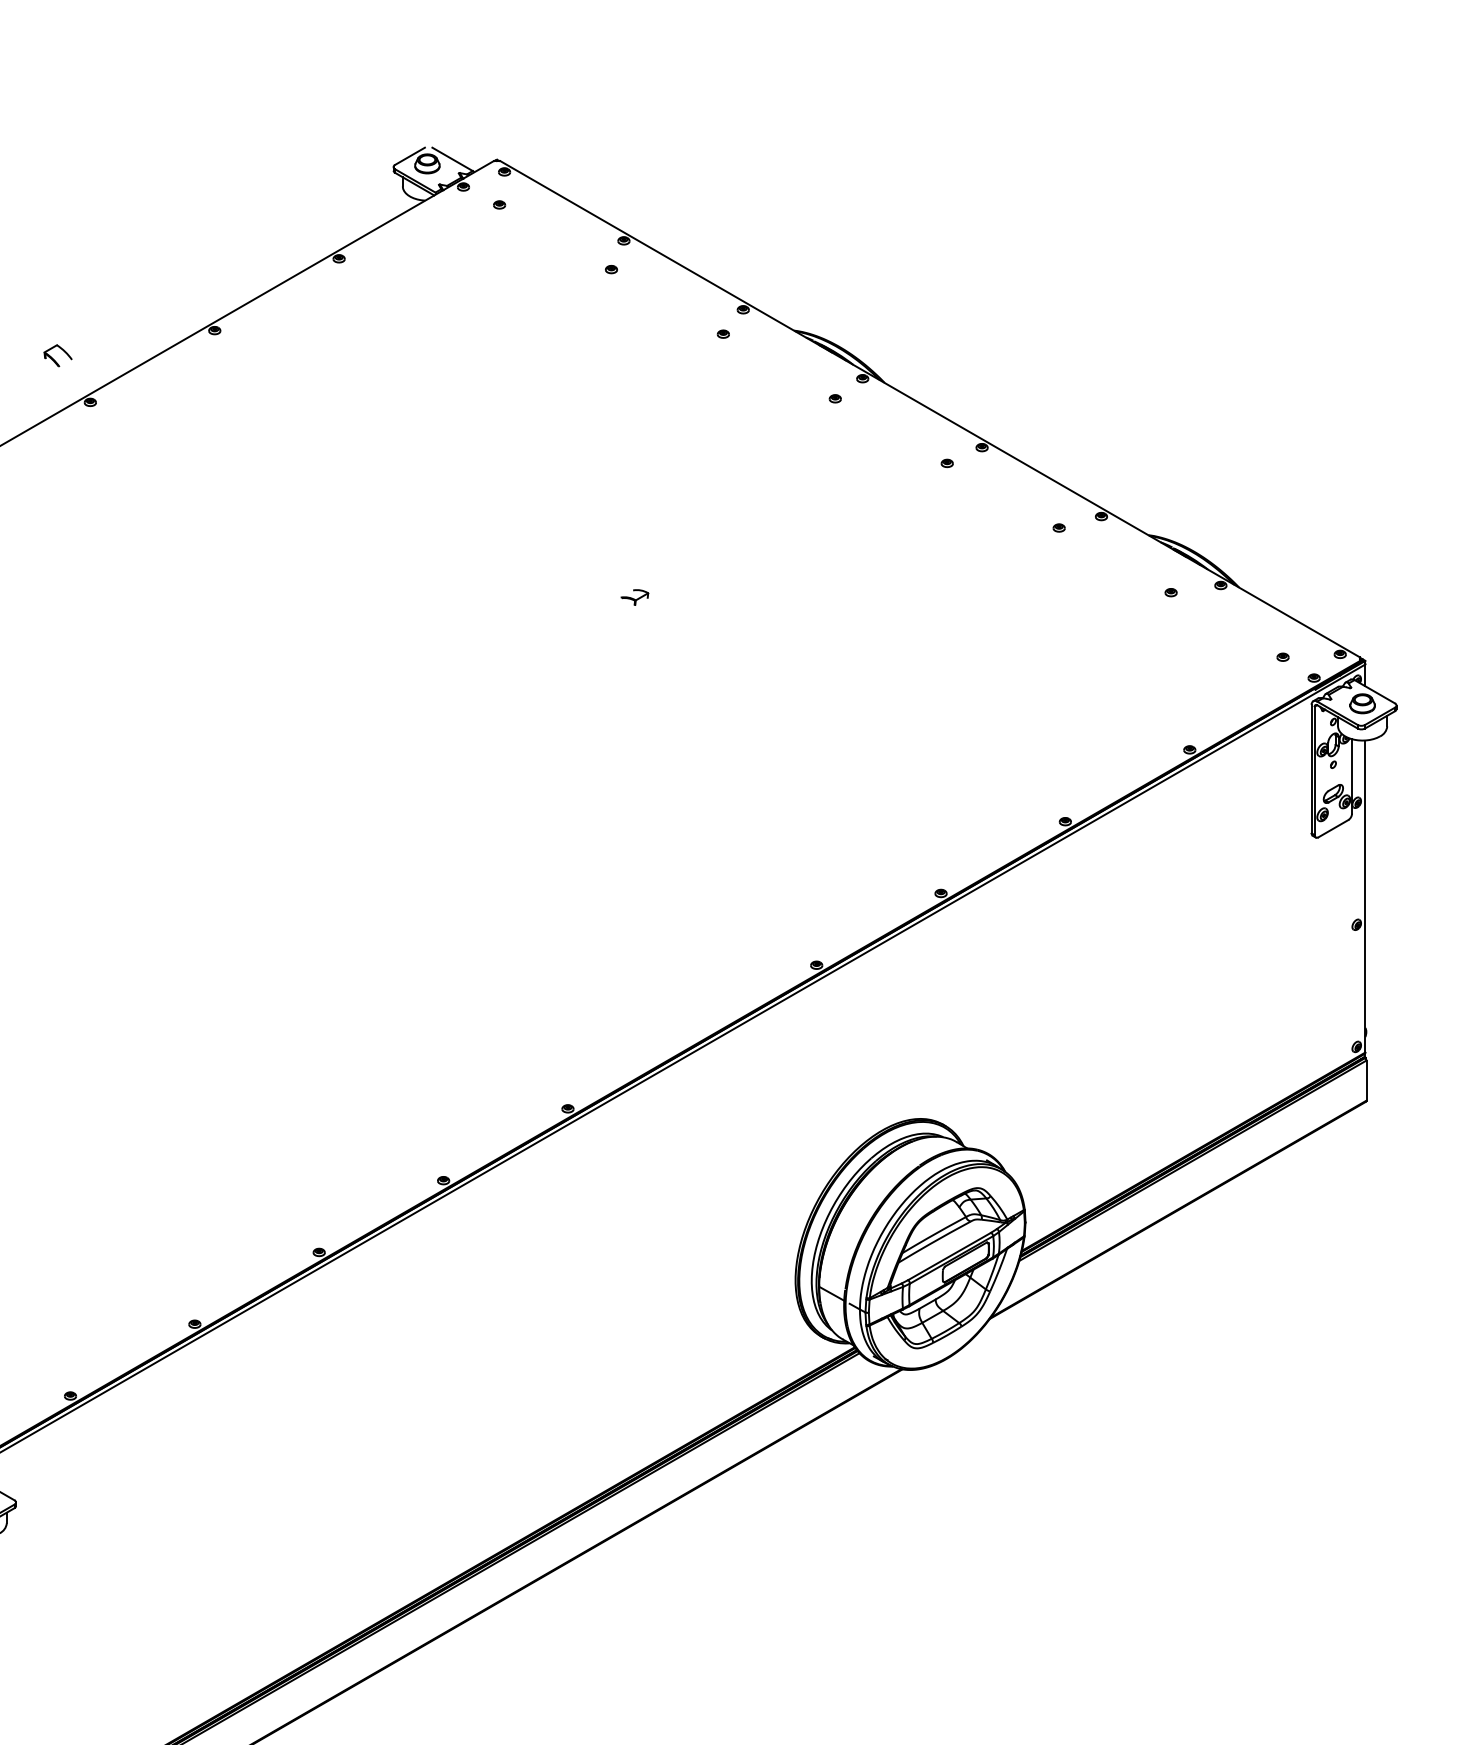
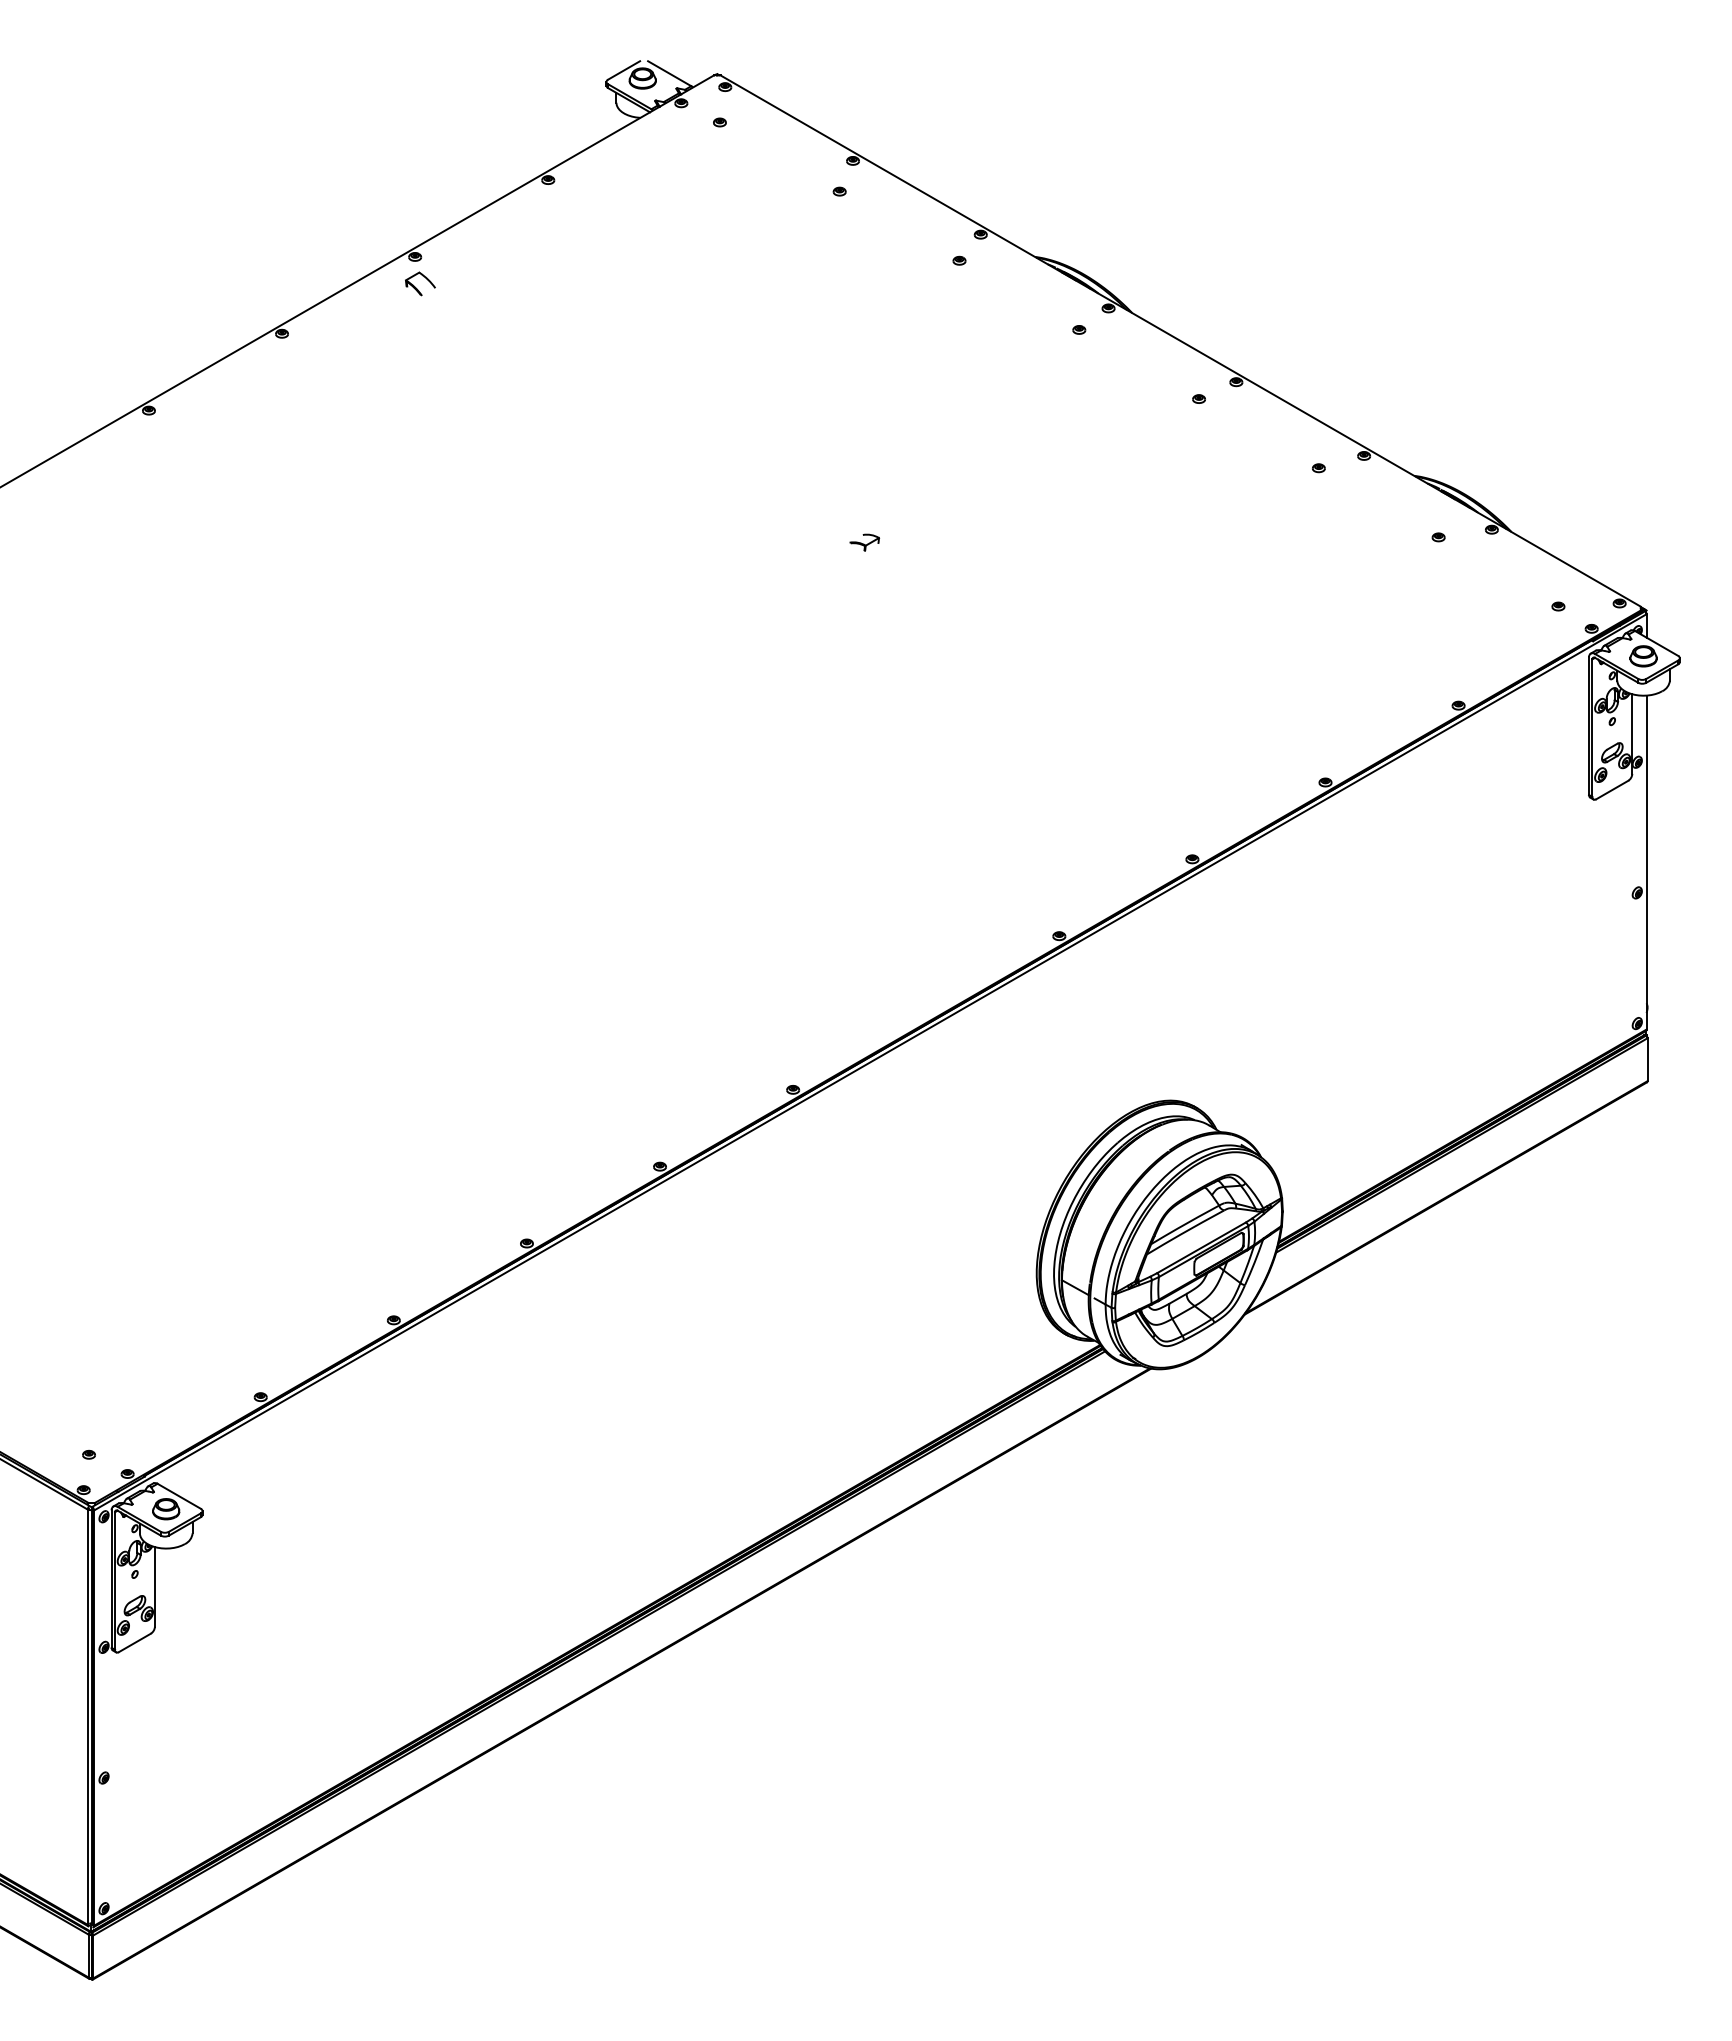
part: (58, 355) -> (420, 283), moved

